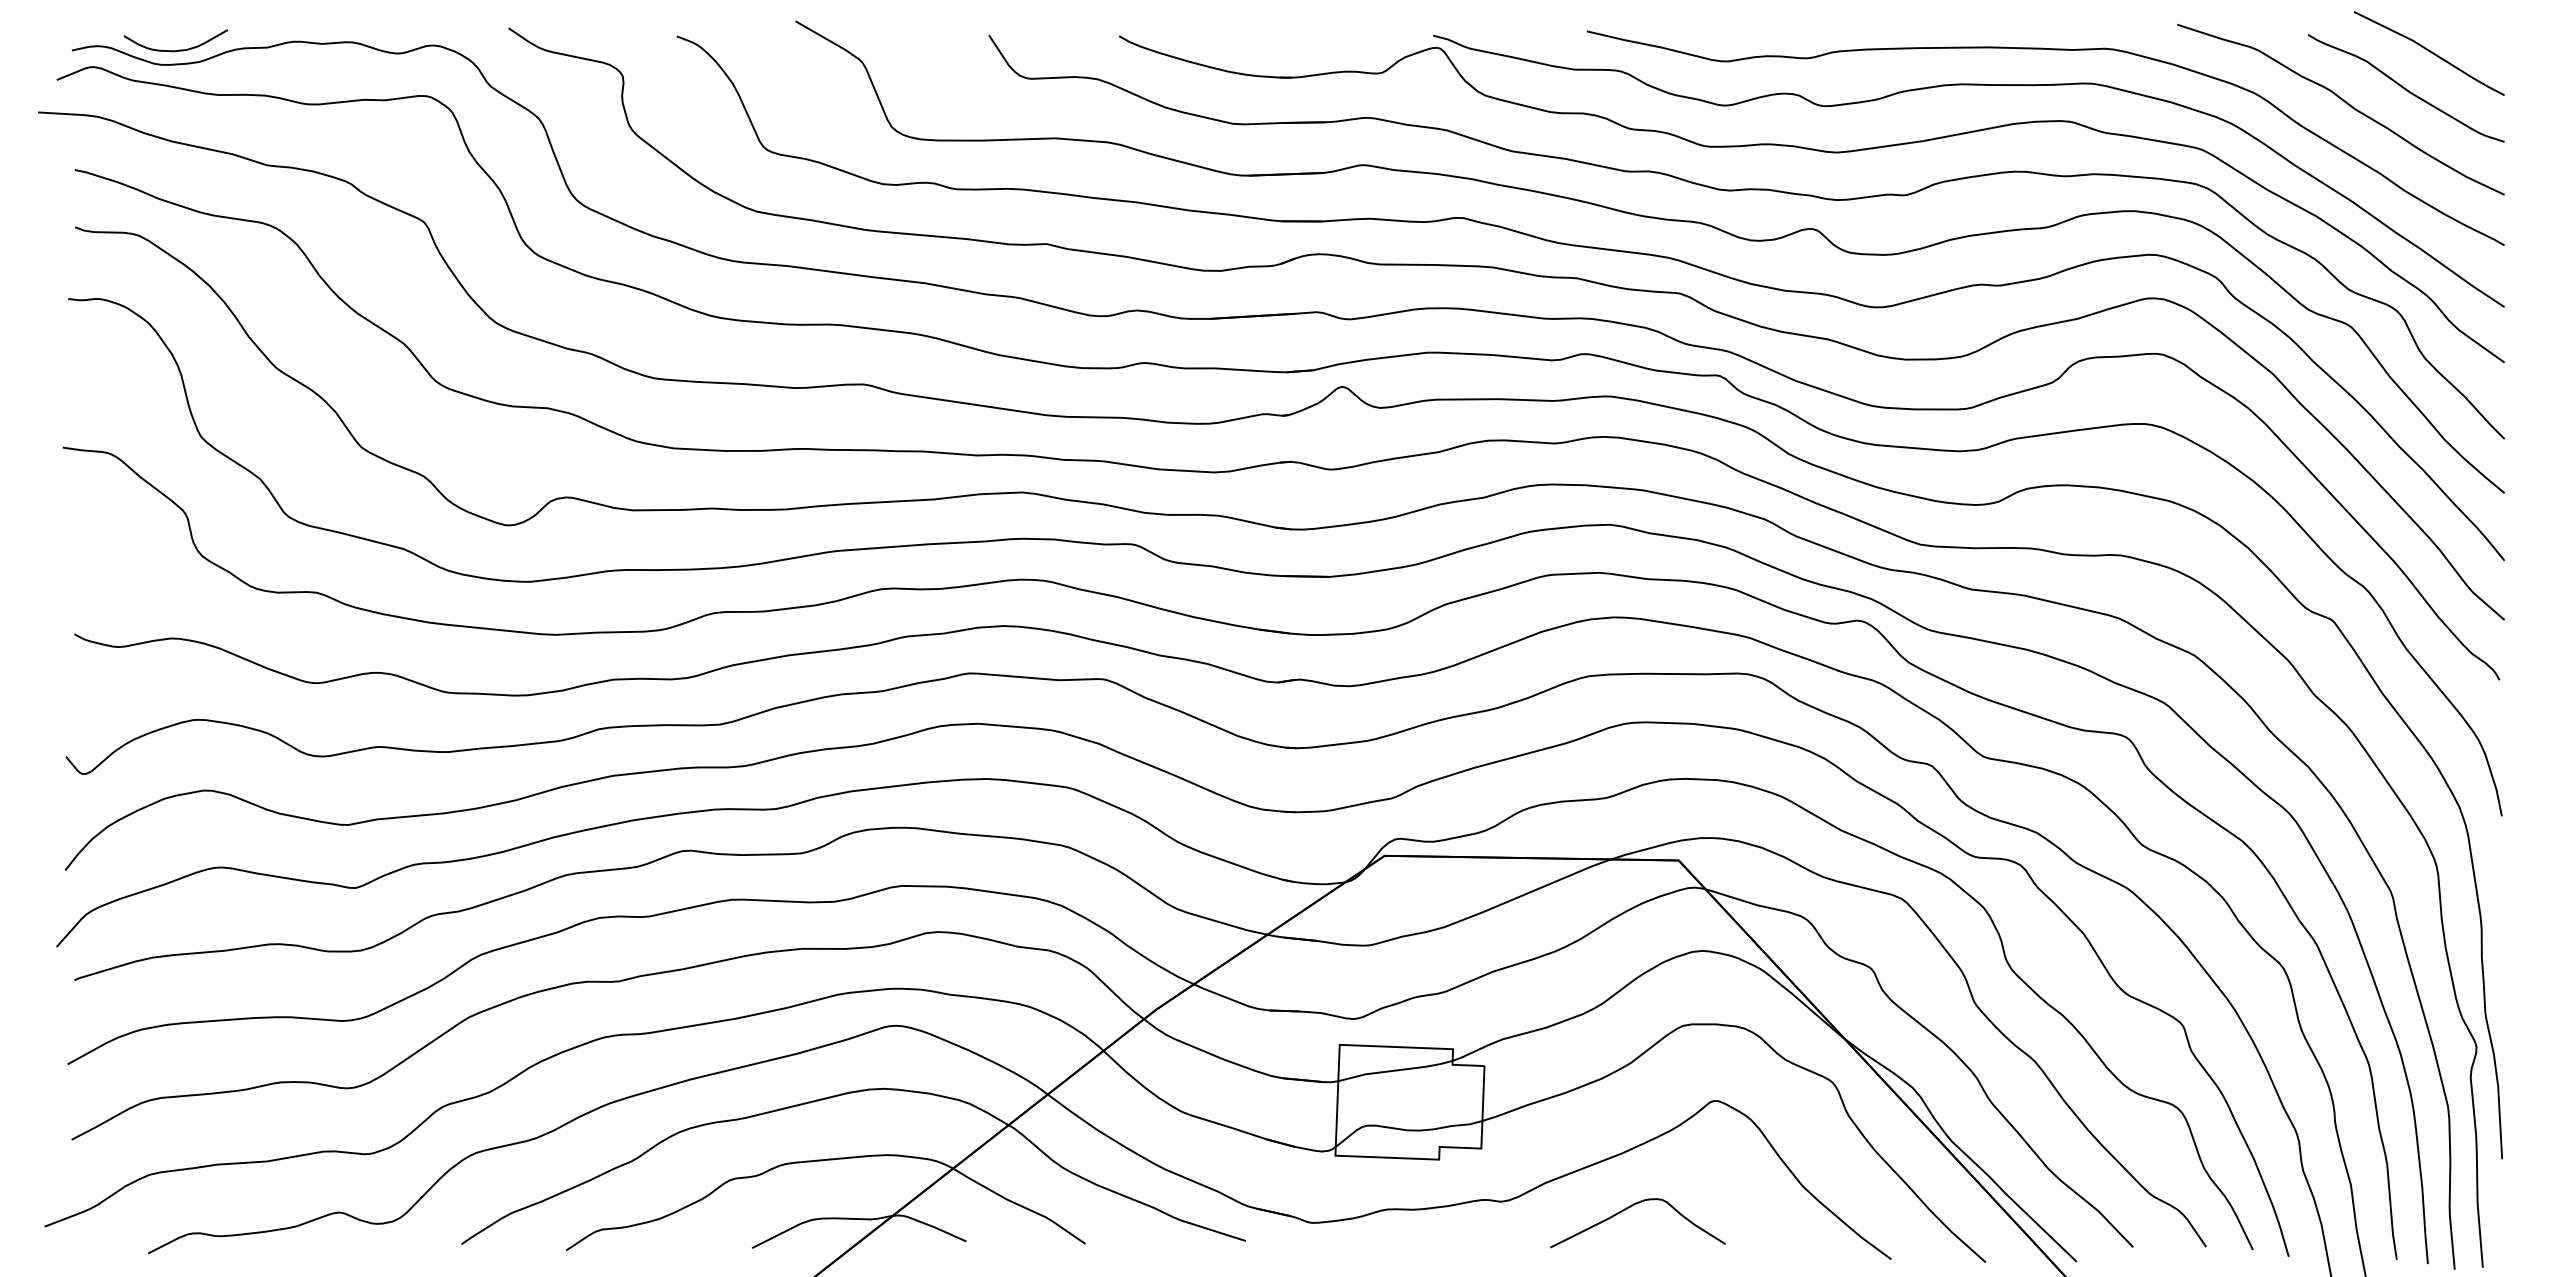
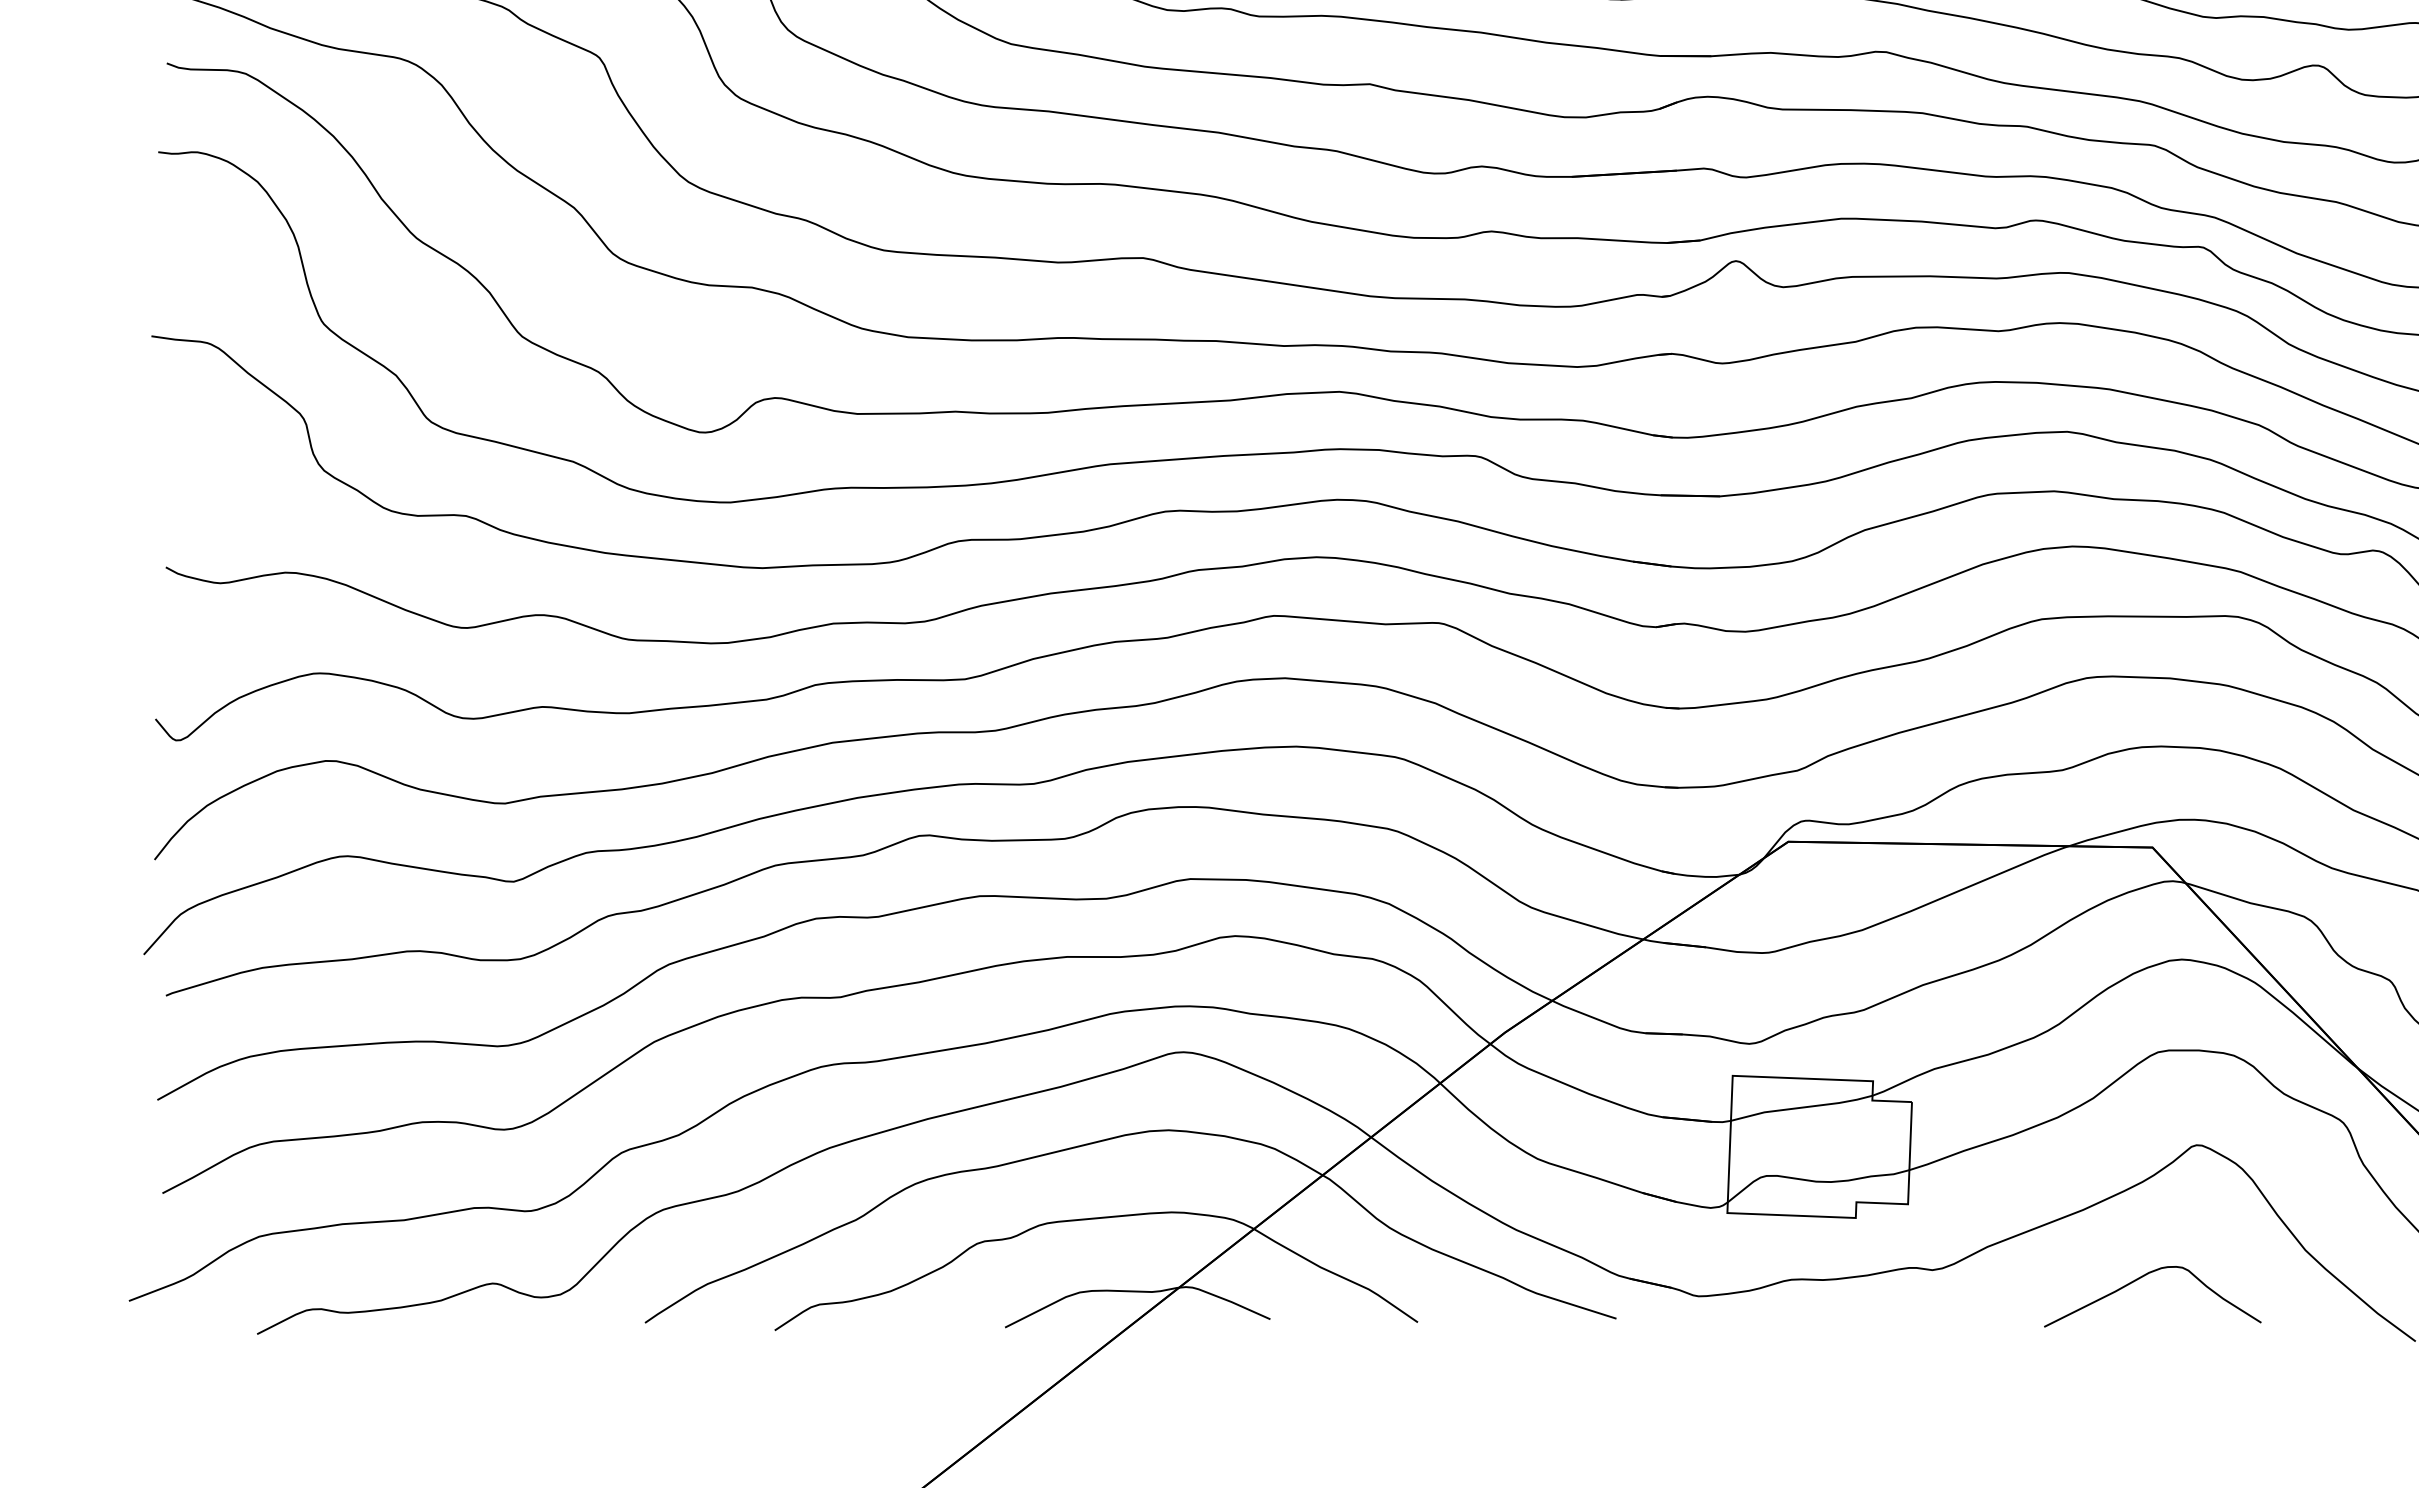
curve: (1627, 1209) -> (2139, 1279), moved

